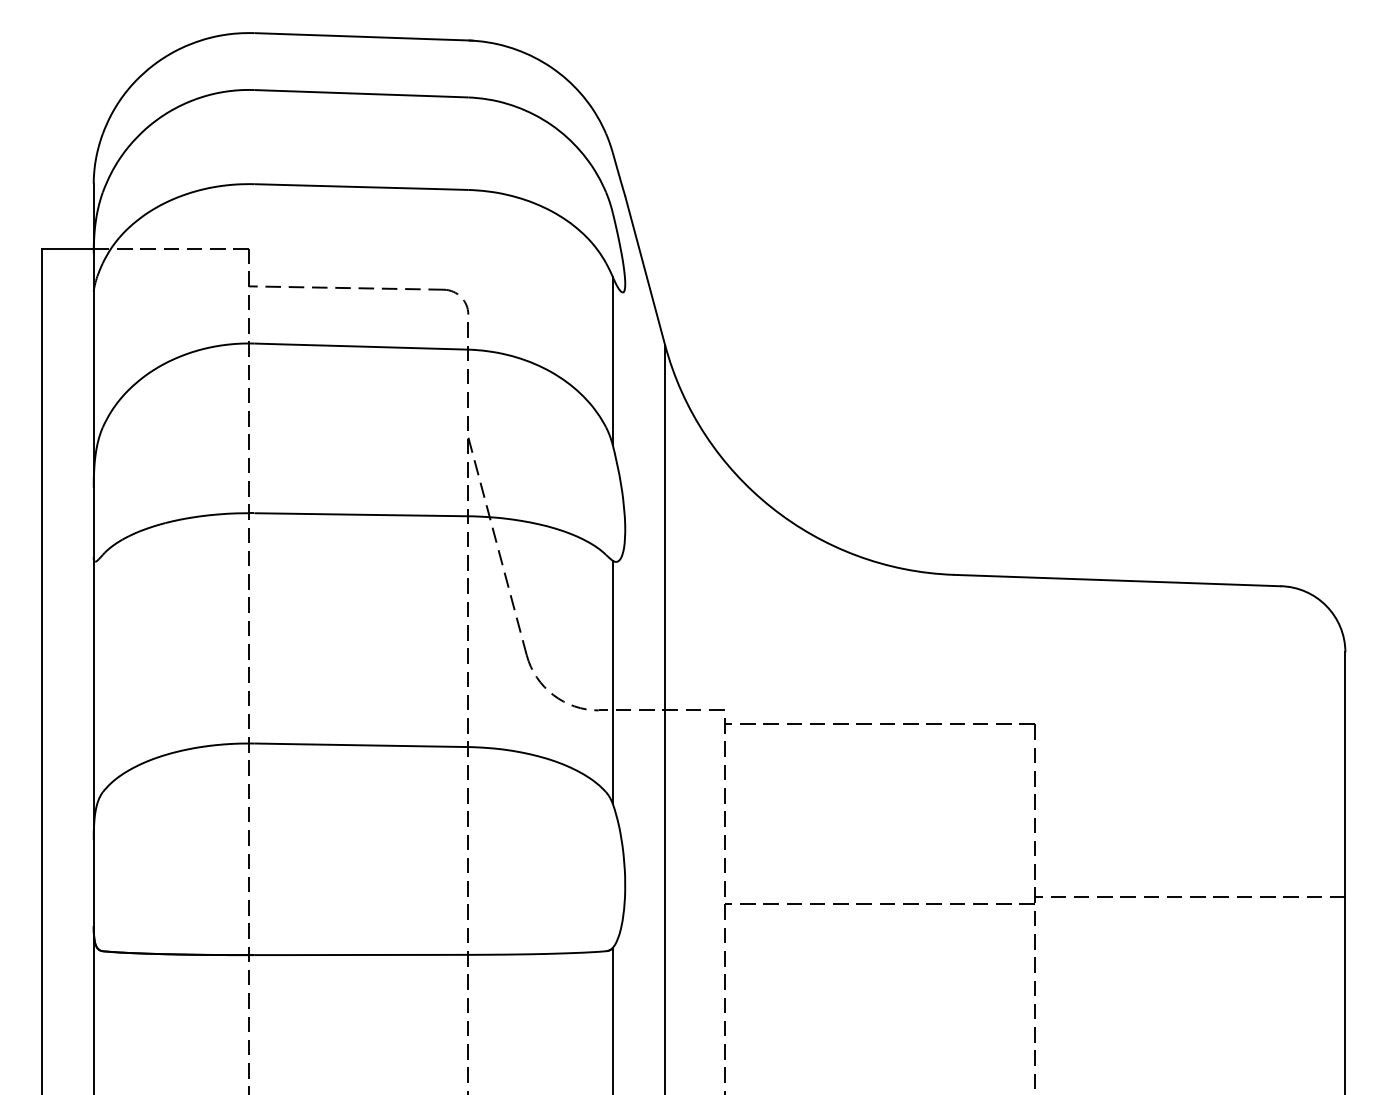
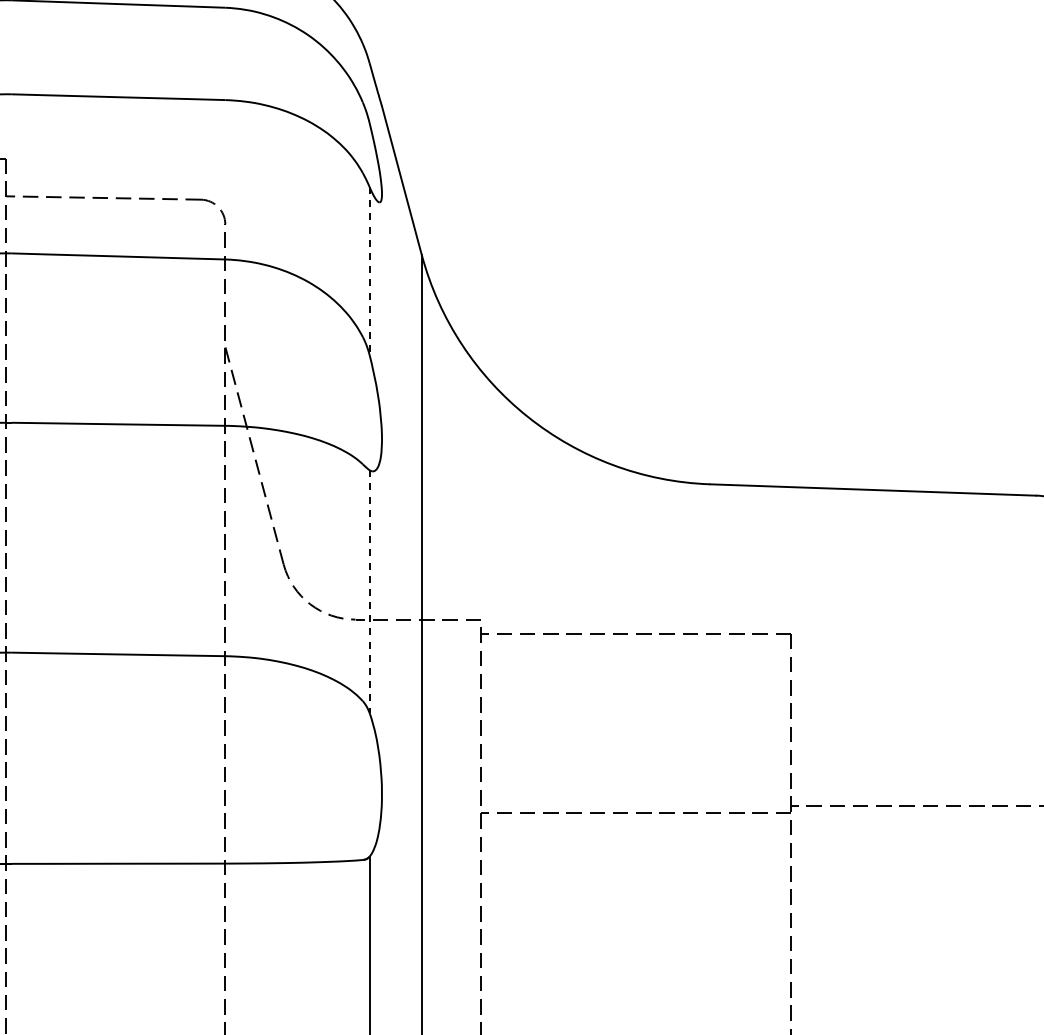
line: (612, 361) -> (369, 271), solid -> dashed
line: (612, 682) -> (369, 591), solid -> dashed

